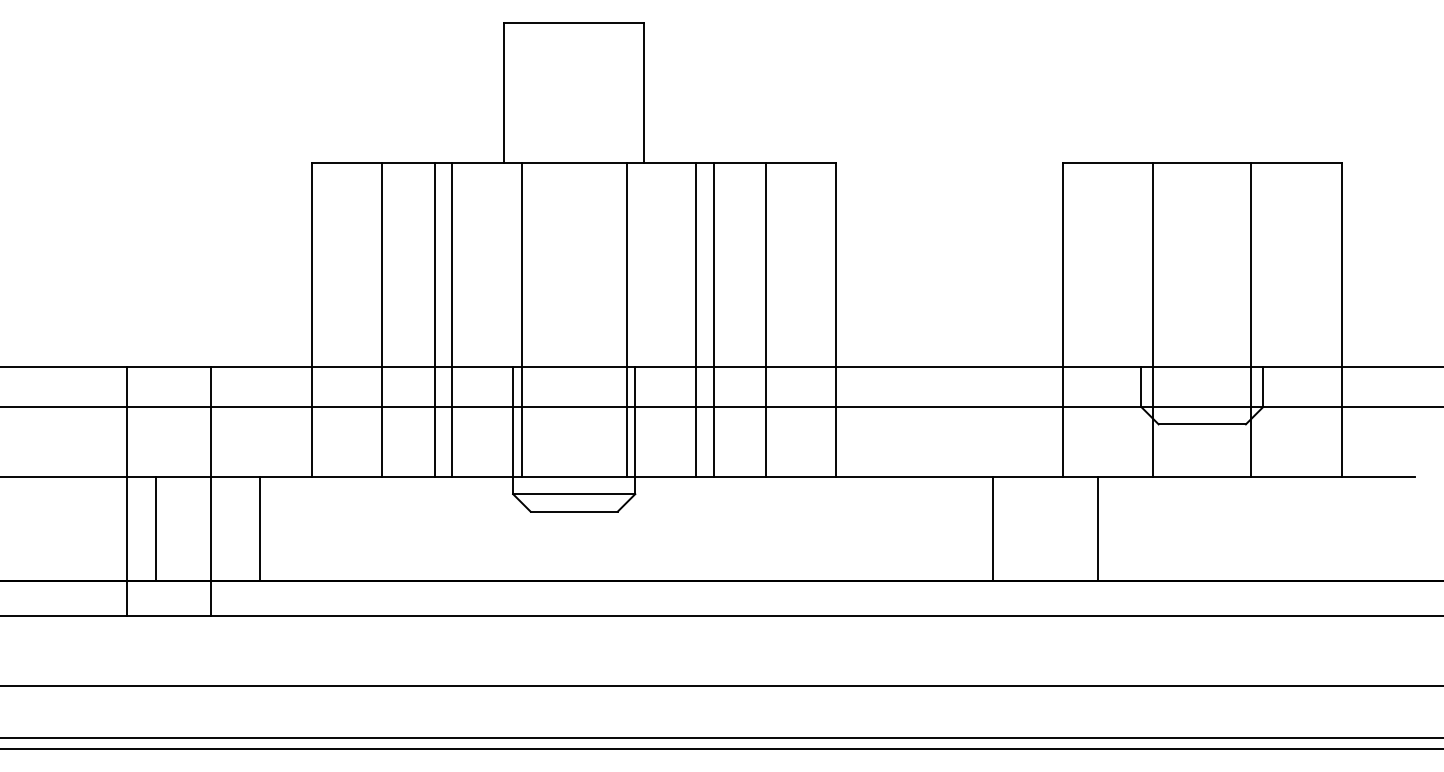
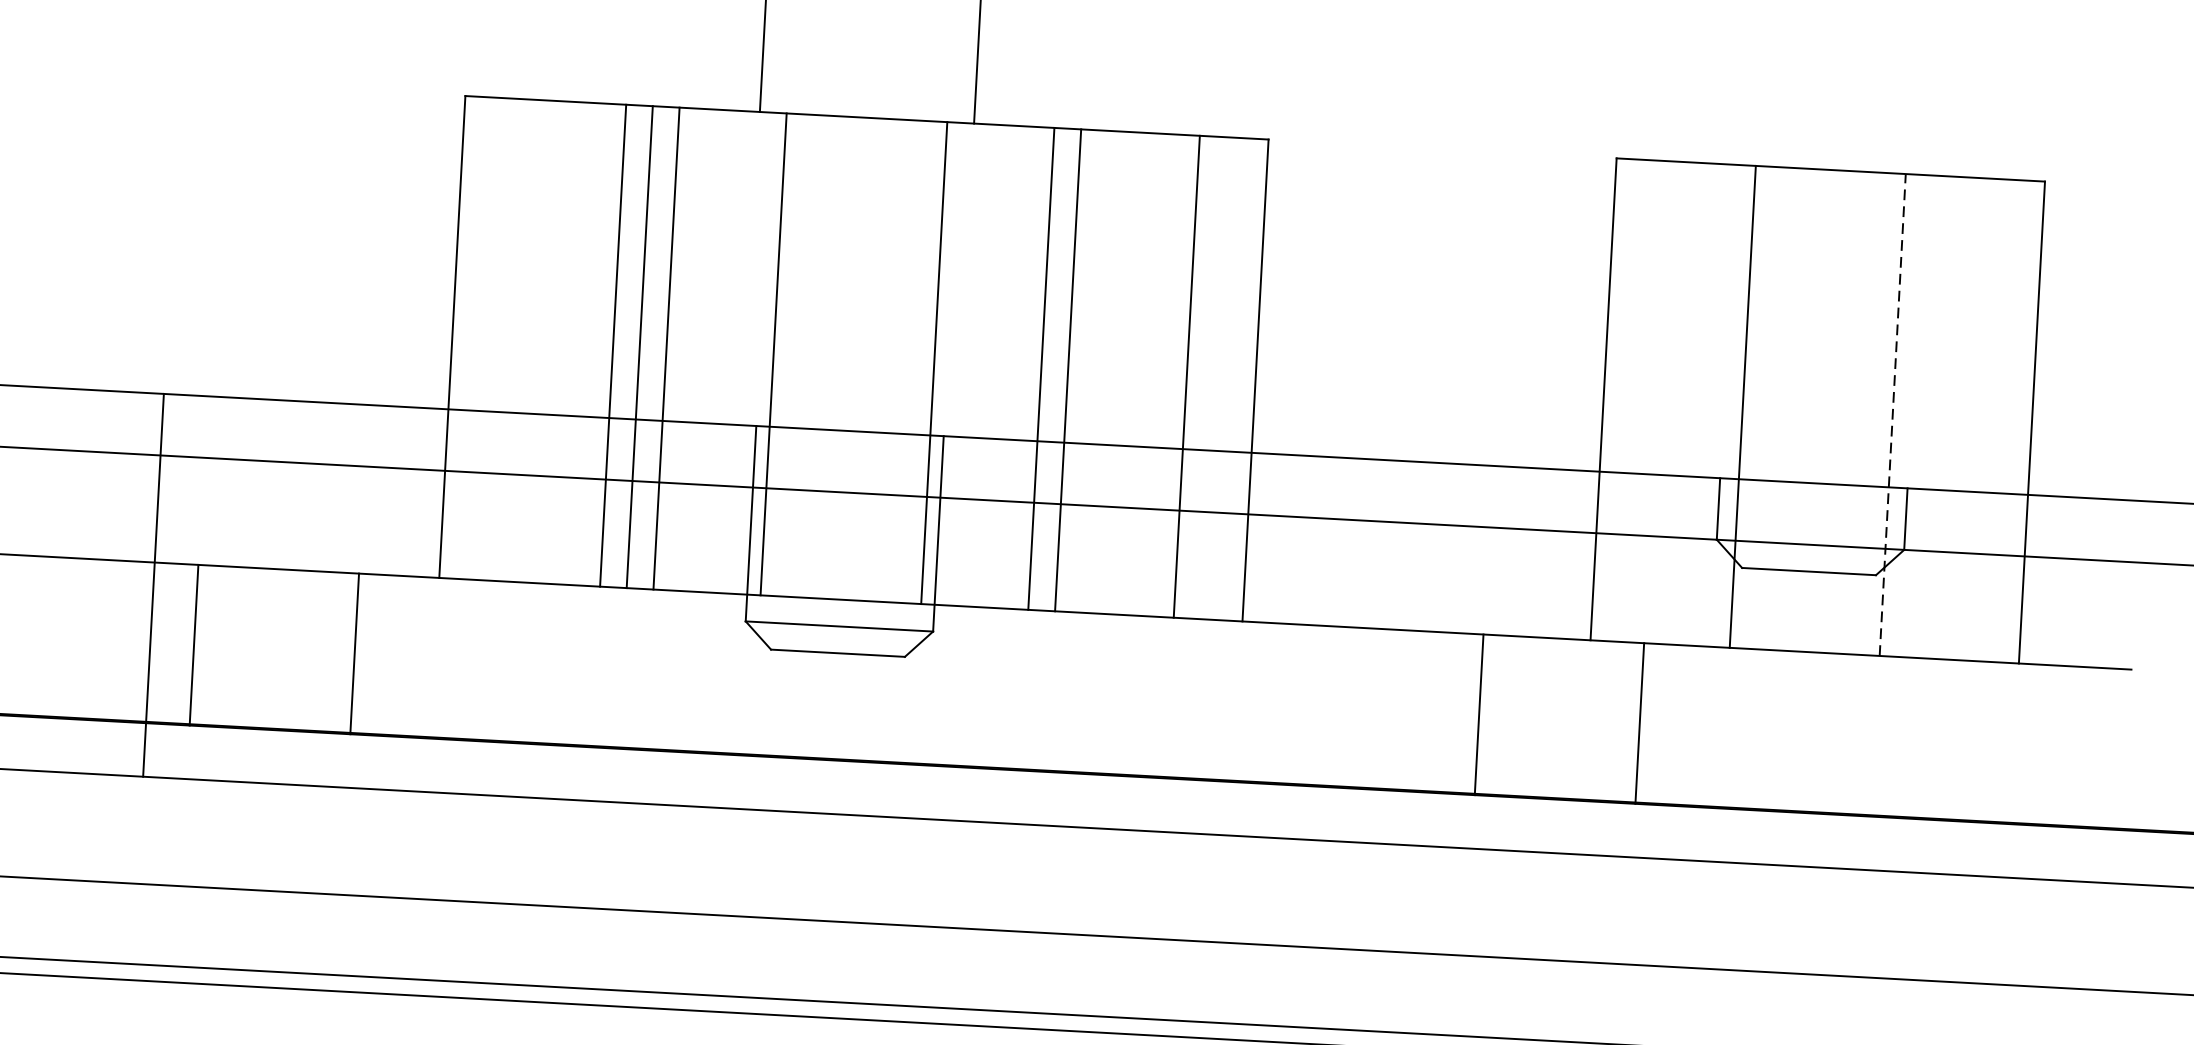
line: (382, 319) -> (613, 345), moved
line: (766, 319) -> (1187, 376), moved
line: (1251, 319) -> (1893, 414), solid -> dashed
line: (210, 491) -> (281, 592), removed

